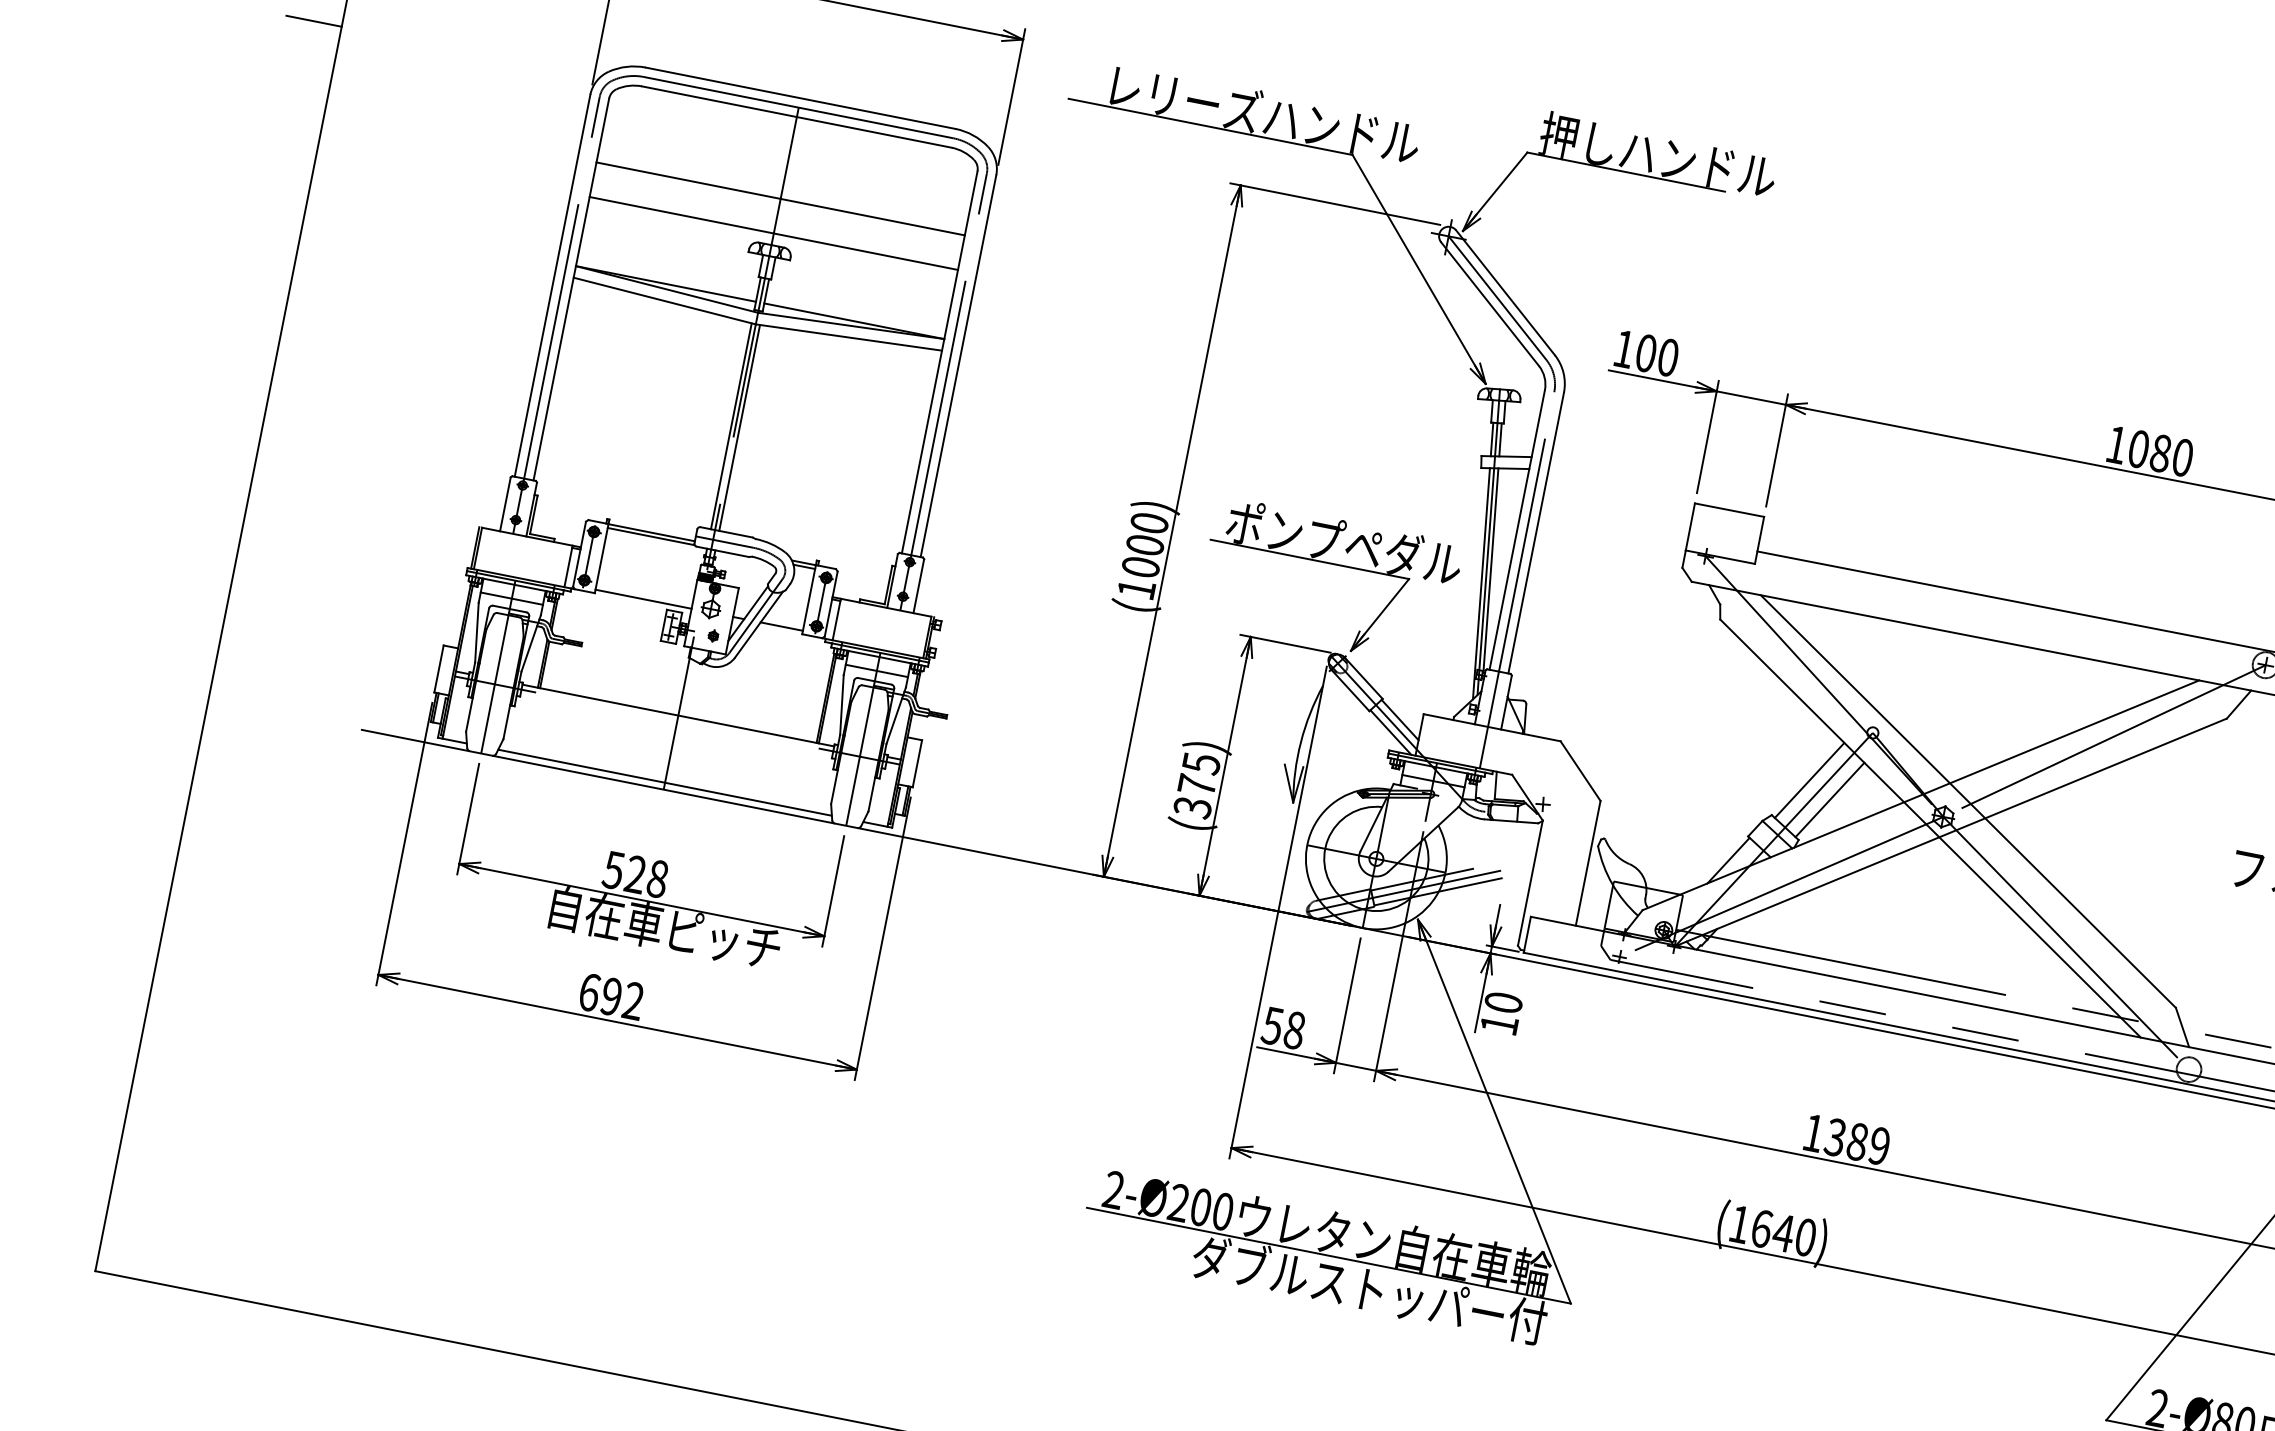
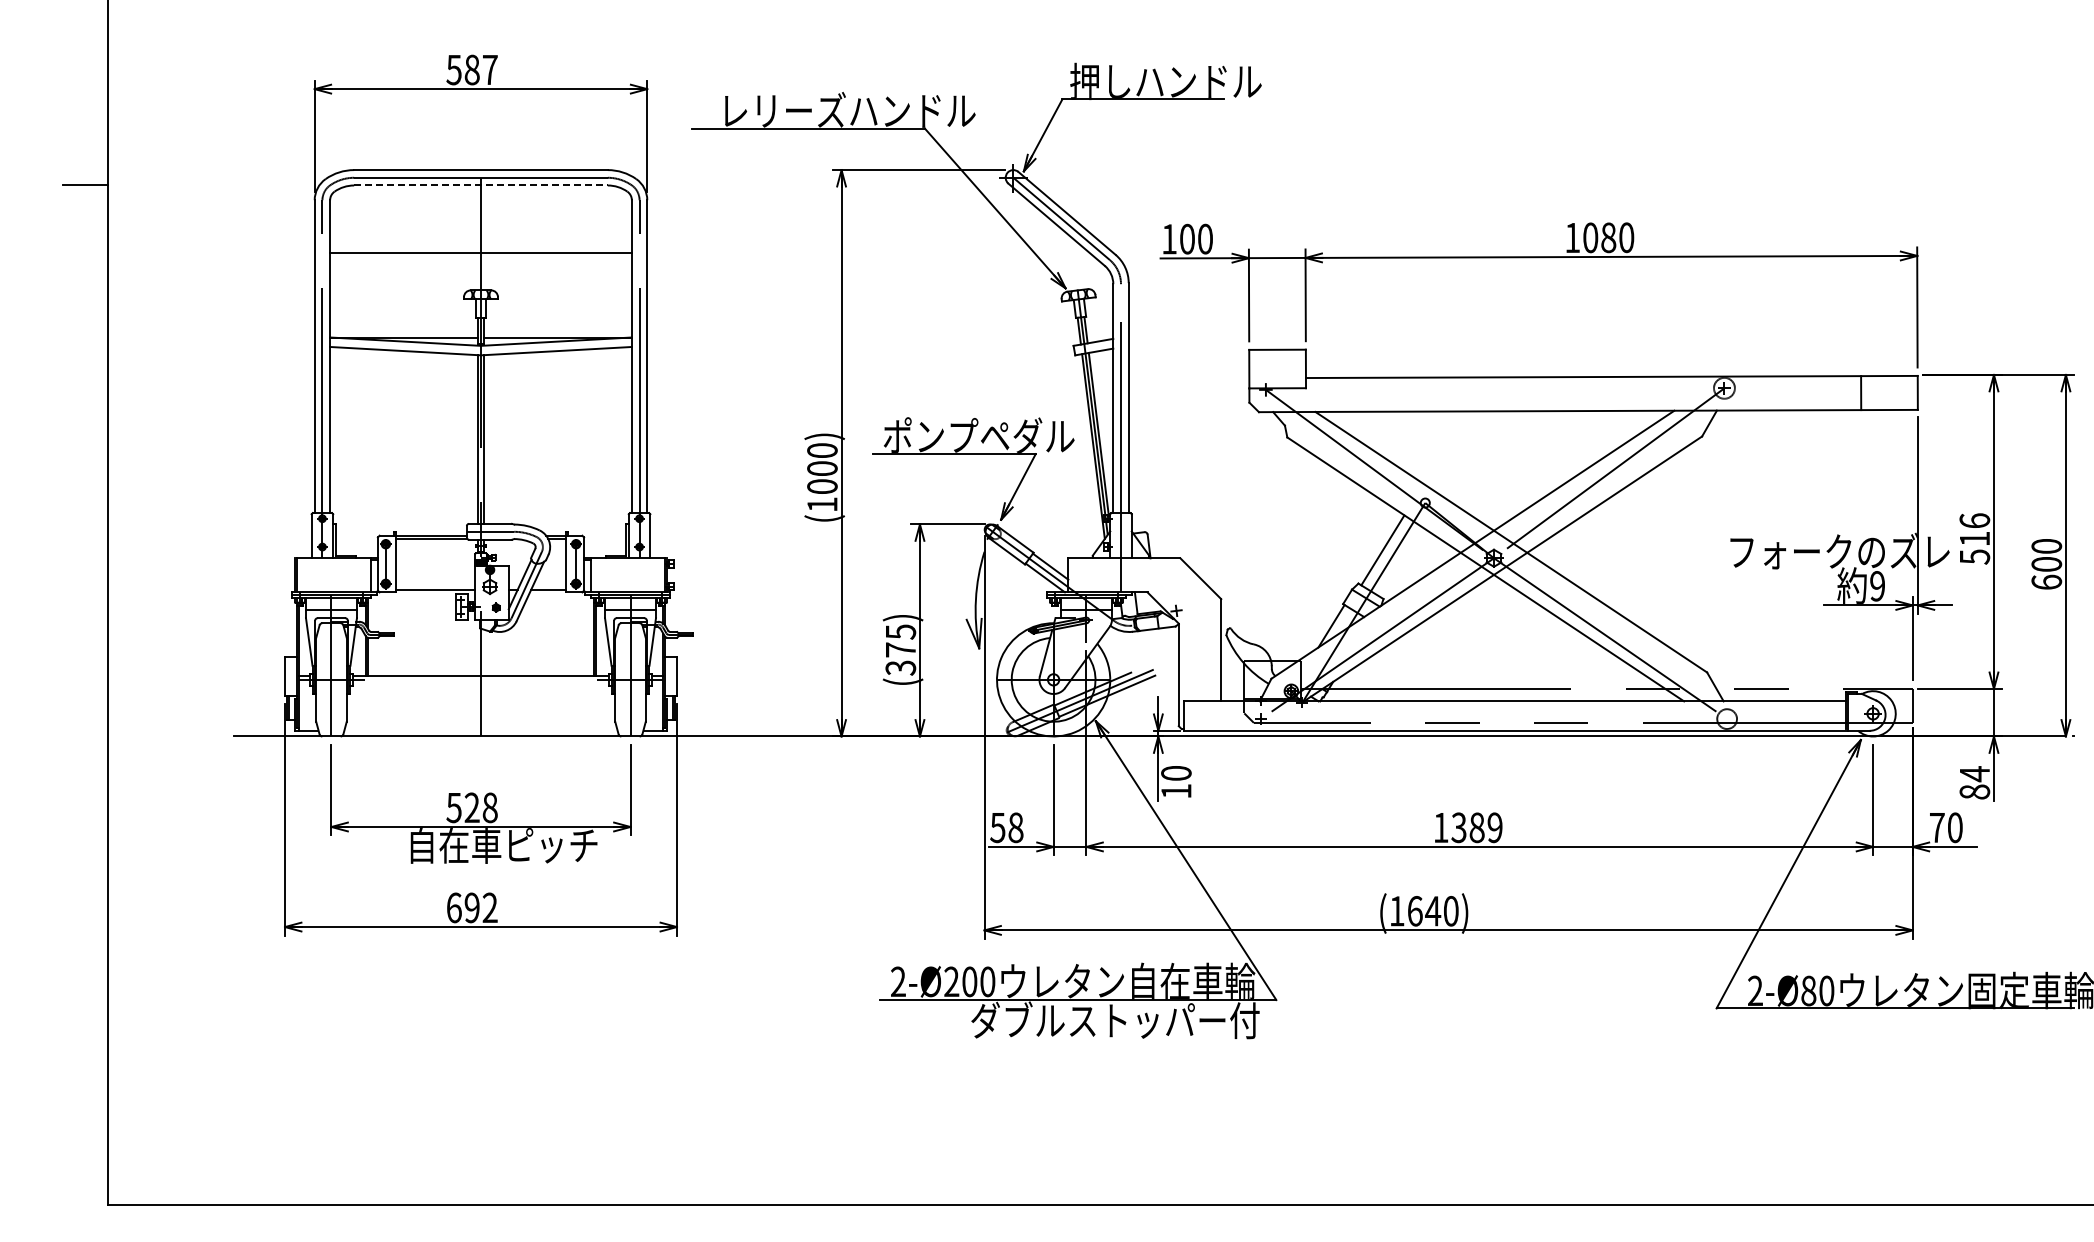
line: (797, 117) -> (481, 185), solid -> dashed
line: (773, 232) -> (480, 280), removed
line: (664, 782) -> (480, 730), removed
line: (1829, 799) -> (1401, 562), removed

